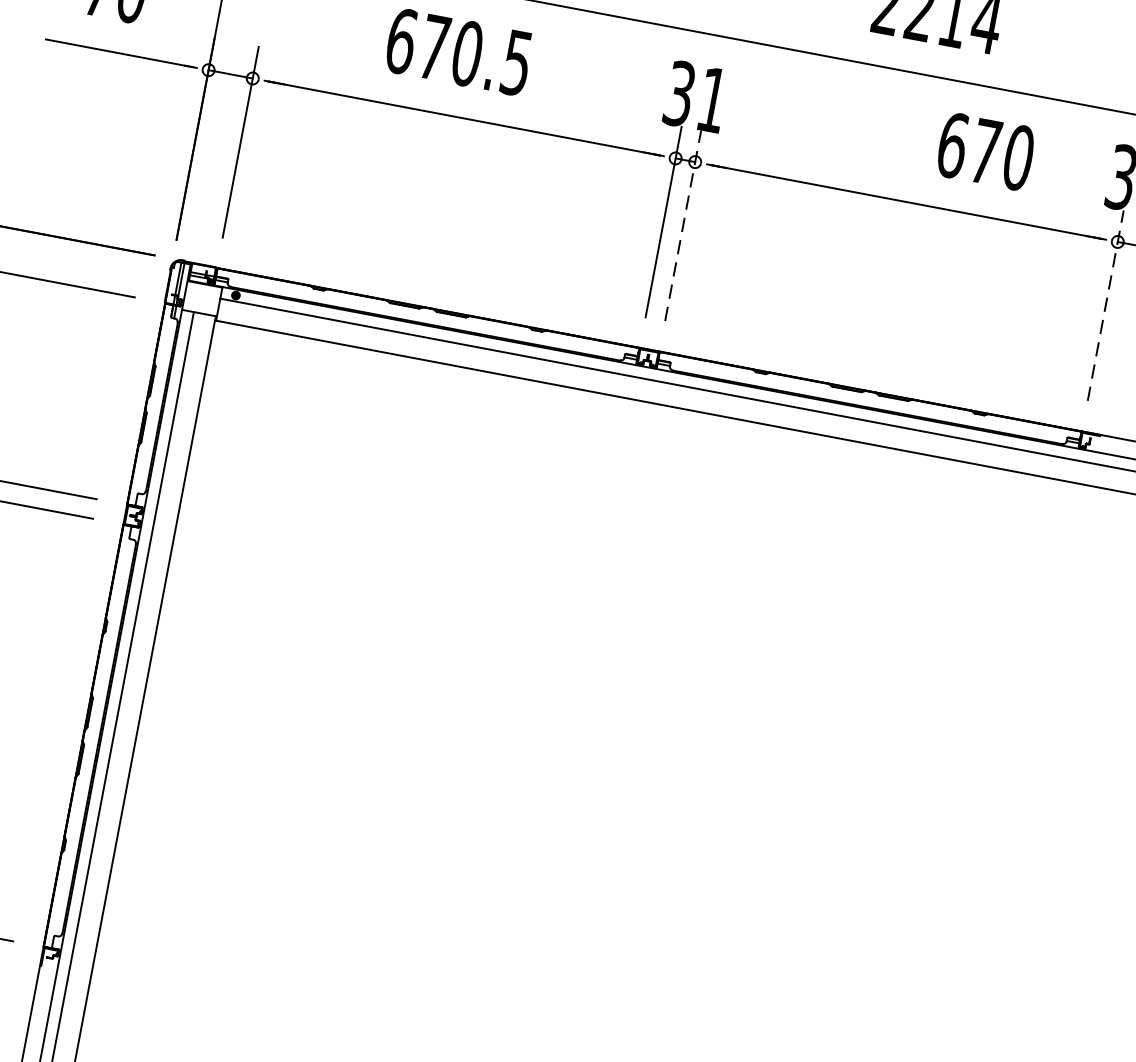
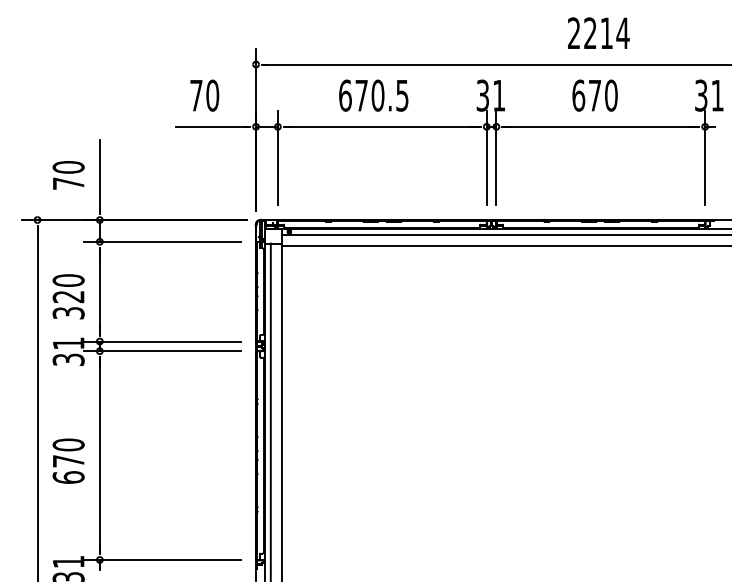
text: (984, 151) -> (594, 95), moved
line: (683, 224) -> (496, 157), dashed -> solid
line: (1106, 304) -> (705, 157), dashed -> solid

